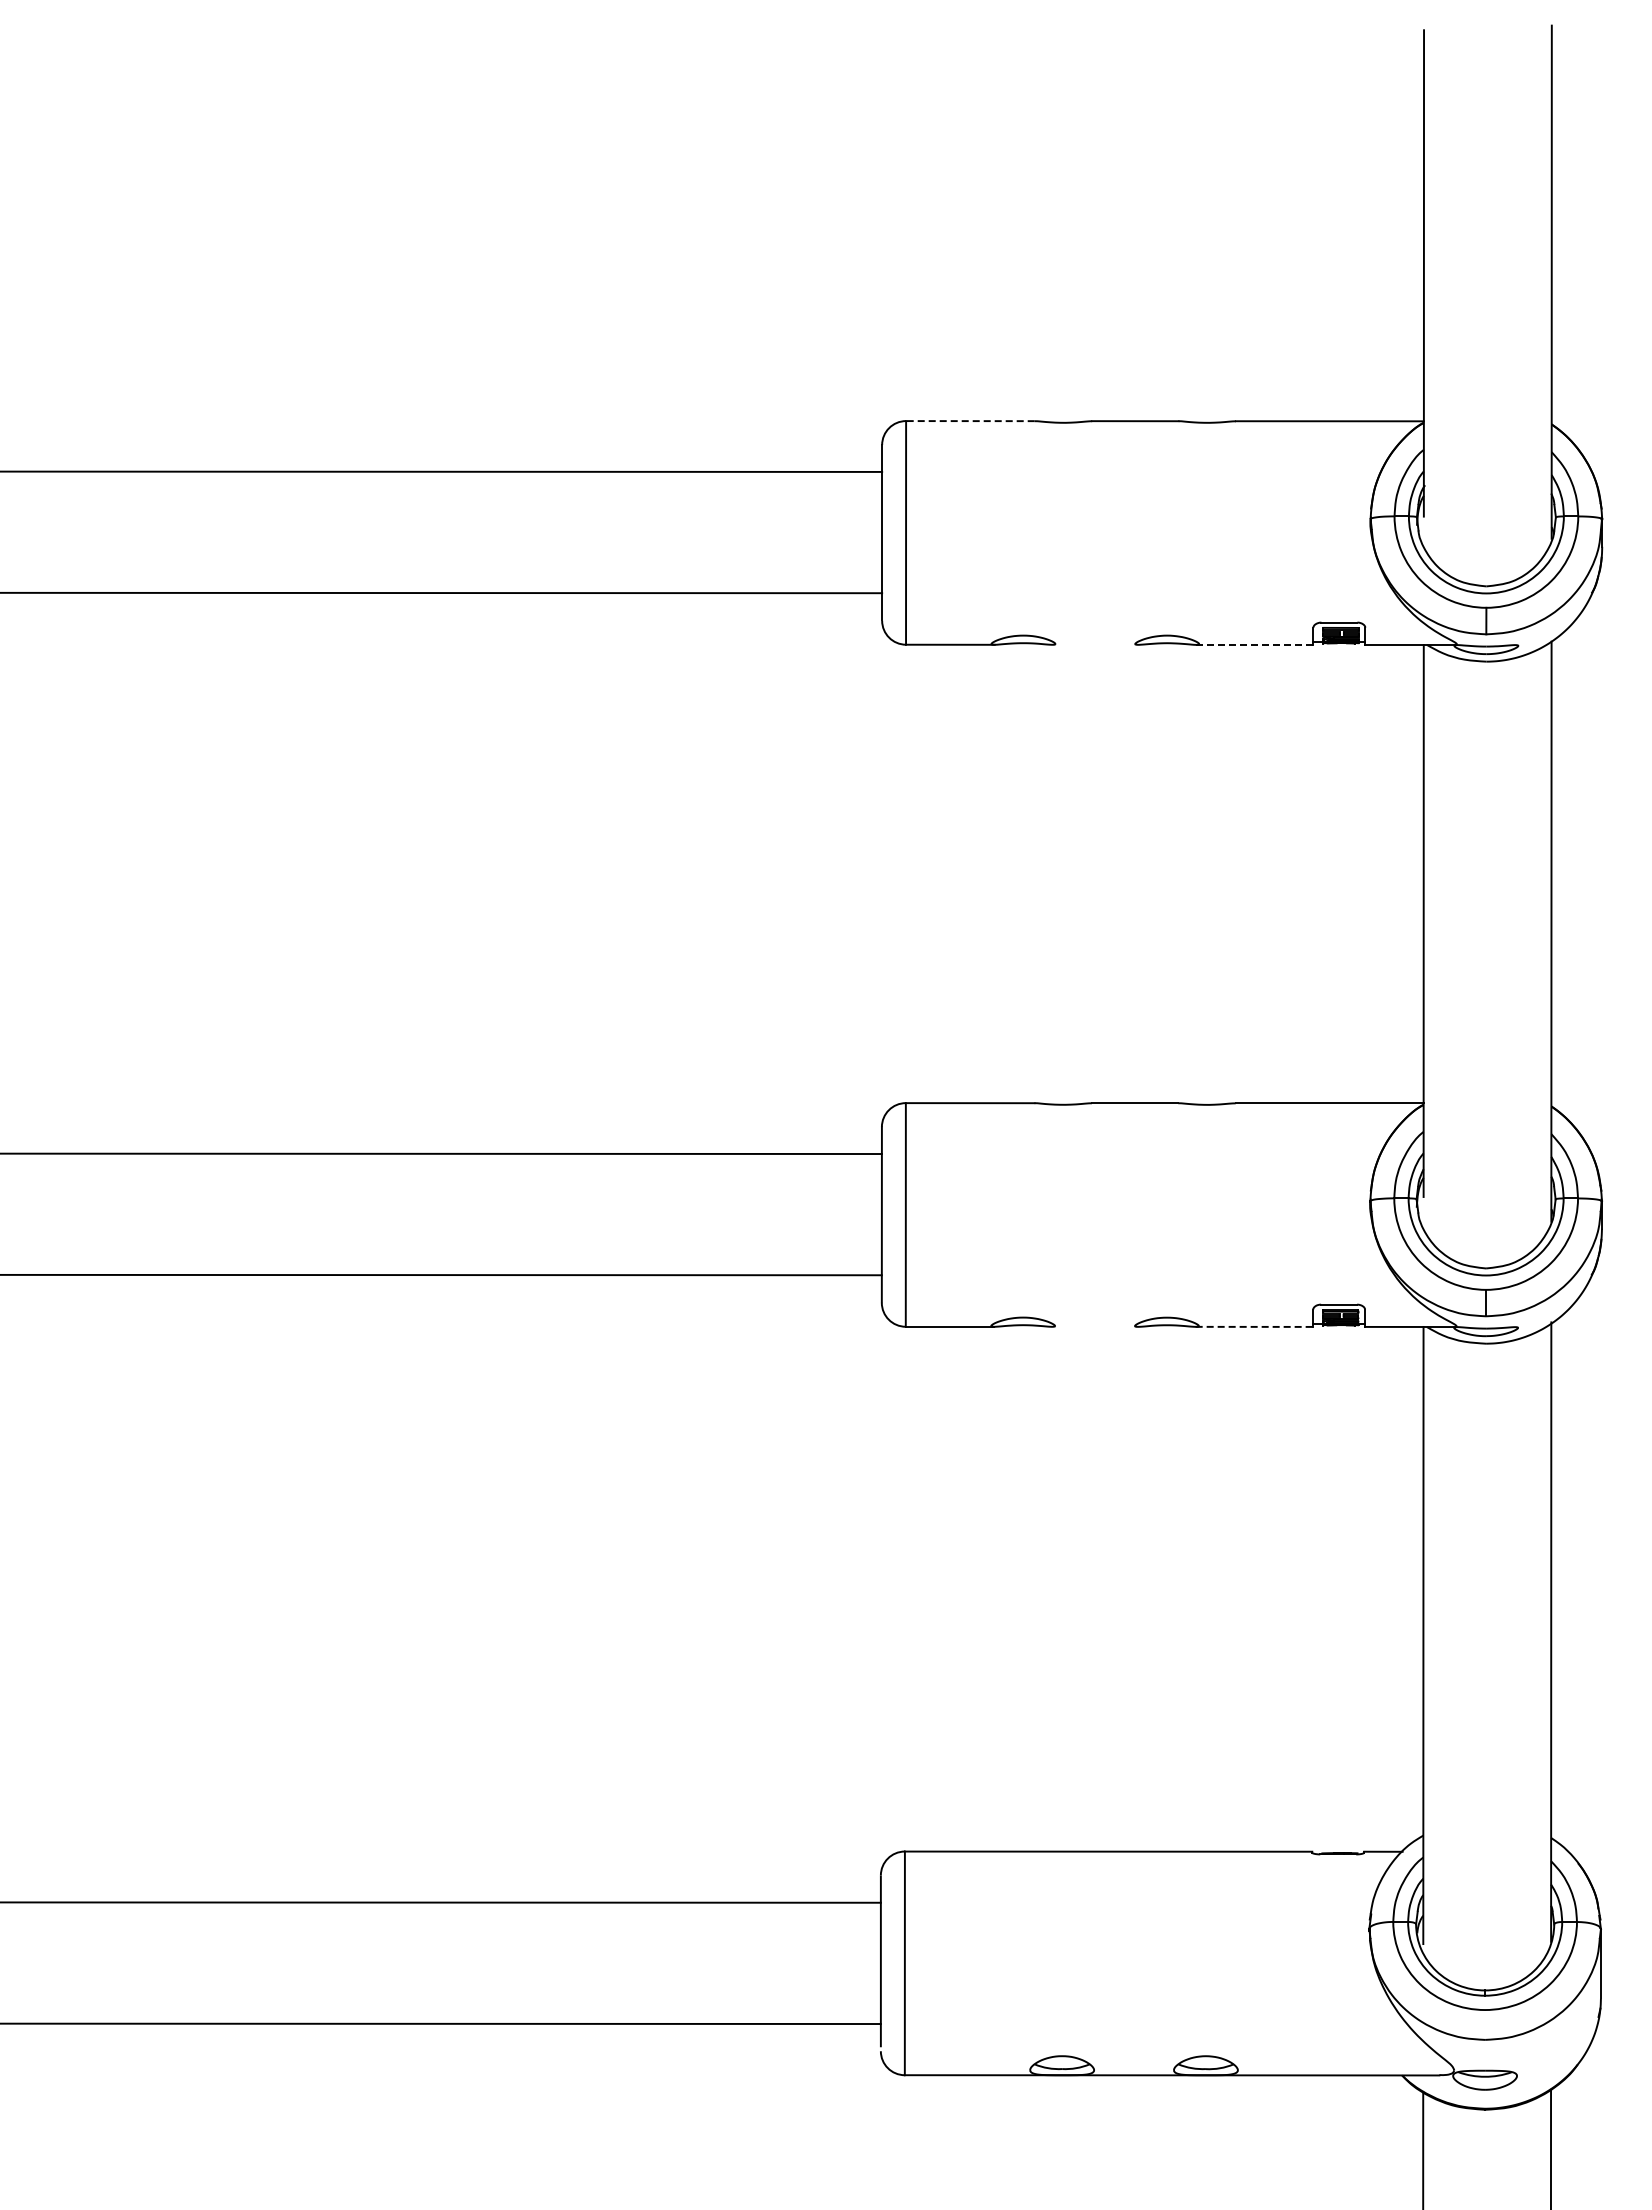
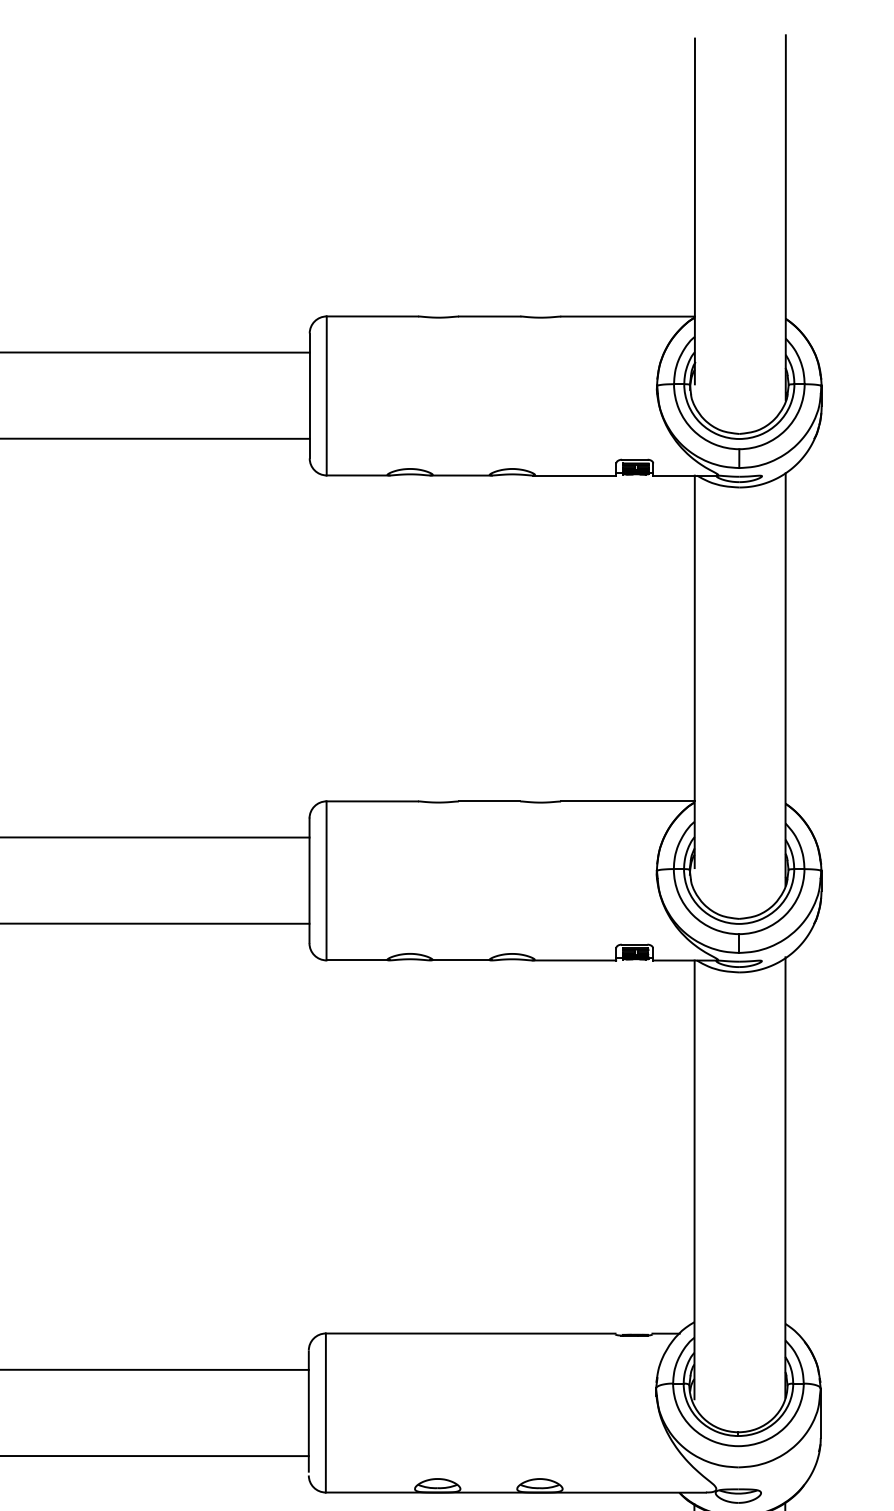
line: (969, 421) -> (371, 316), dashed -> solid
line: (1095, 644) -> (461, 475), added
line: (1254, 644) -> (574, 475), dashed -> solid
line: (1094, 1326) -> (460, 960), added
line: (1254, 1326) -> (574, 960), dashed -> solid

